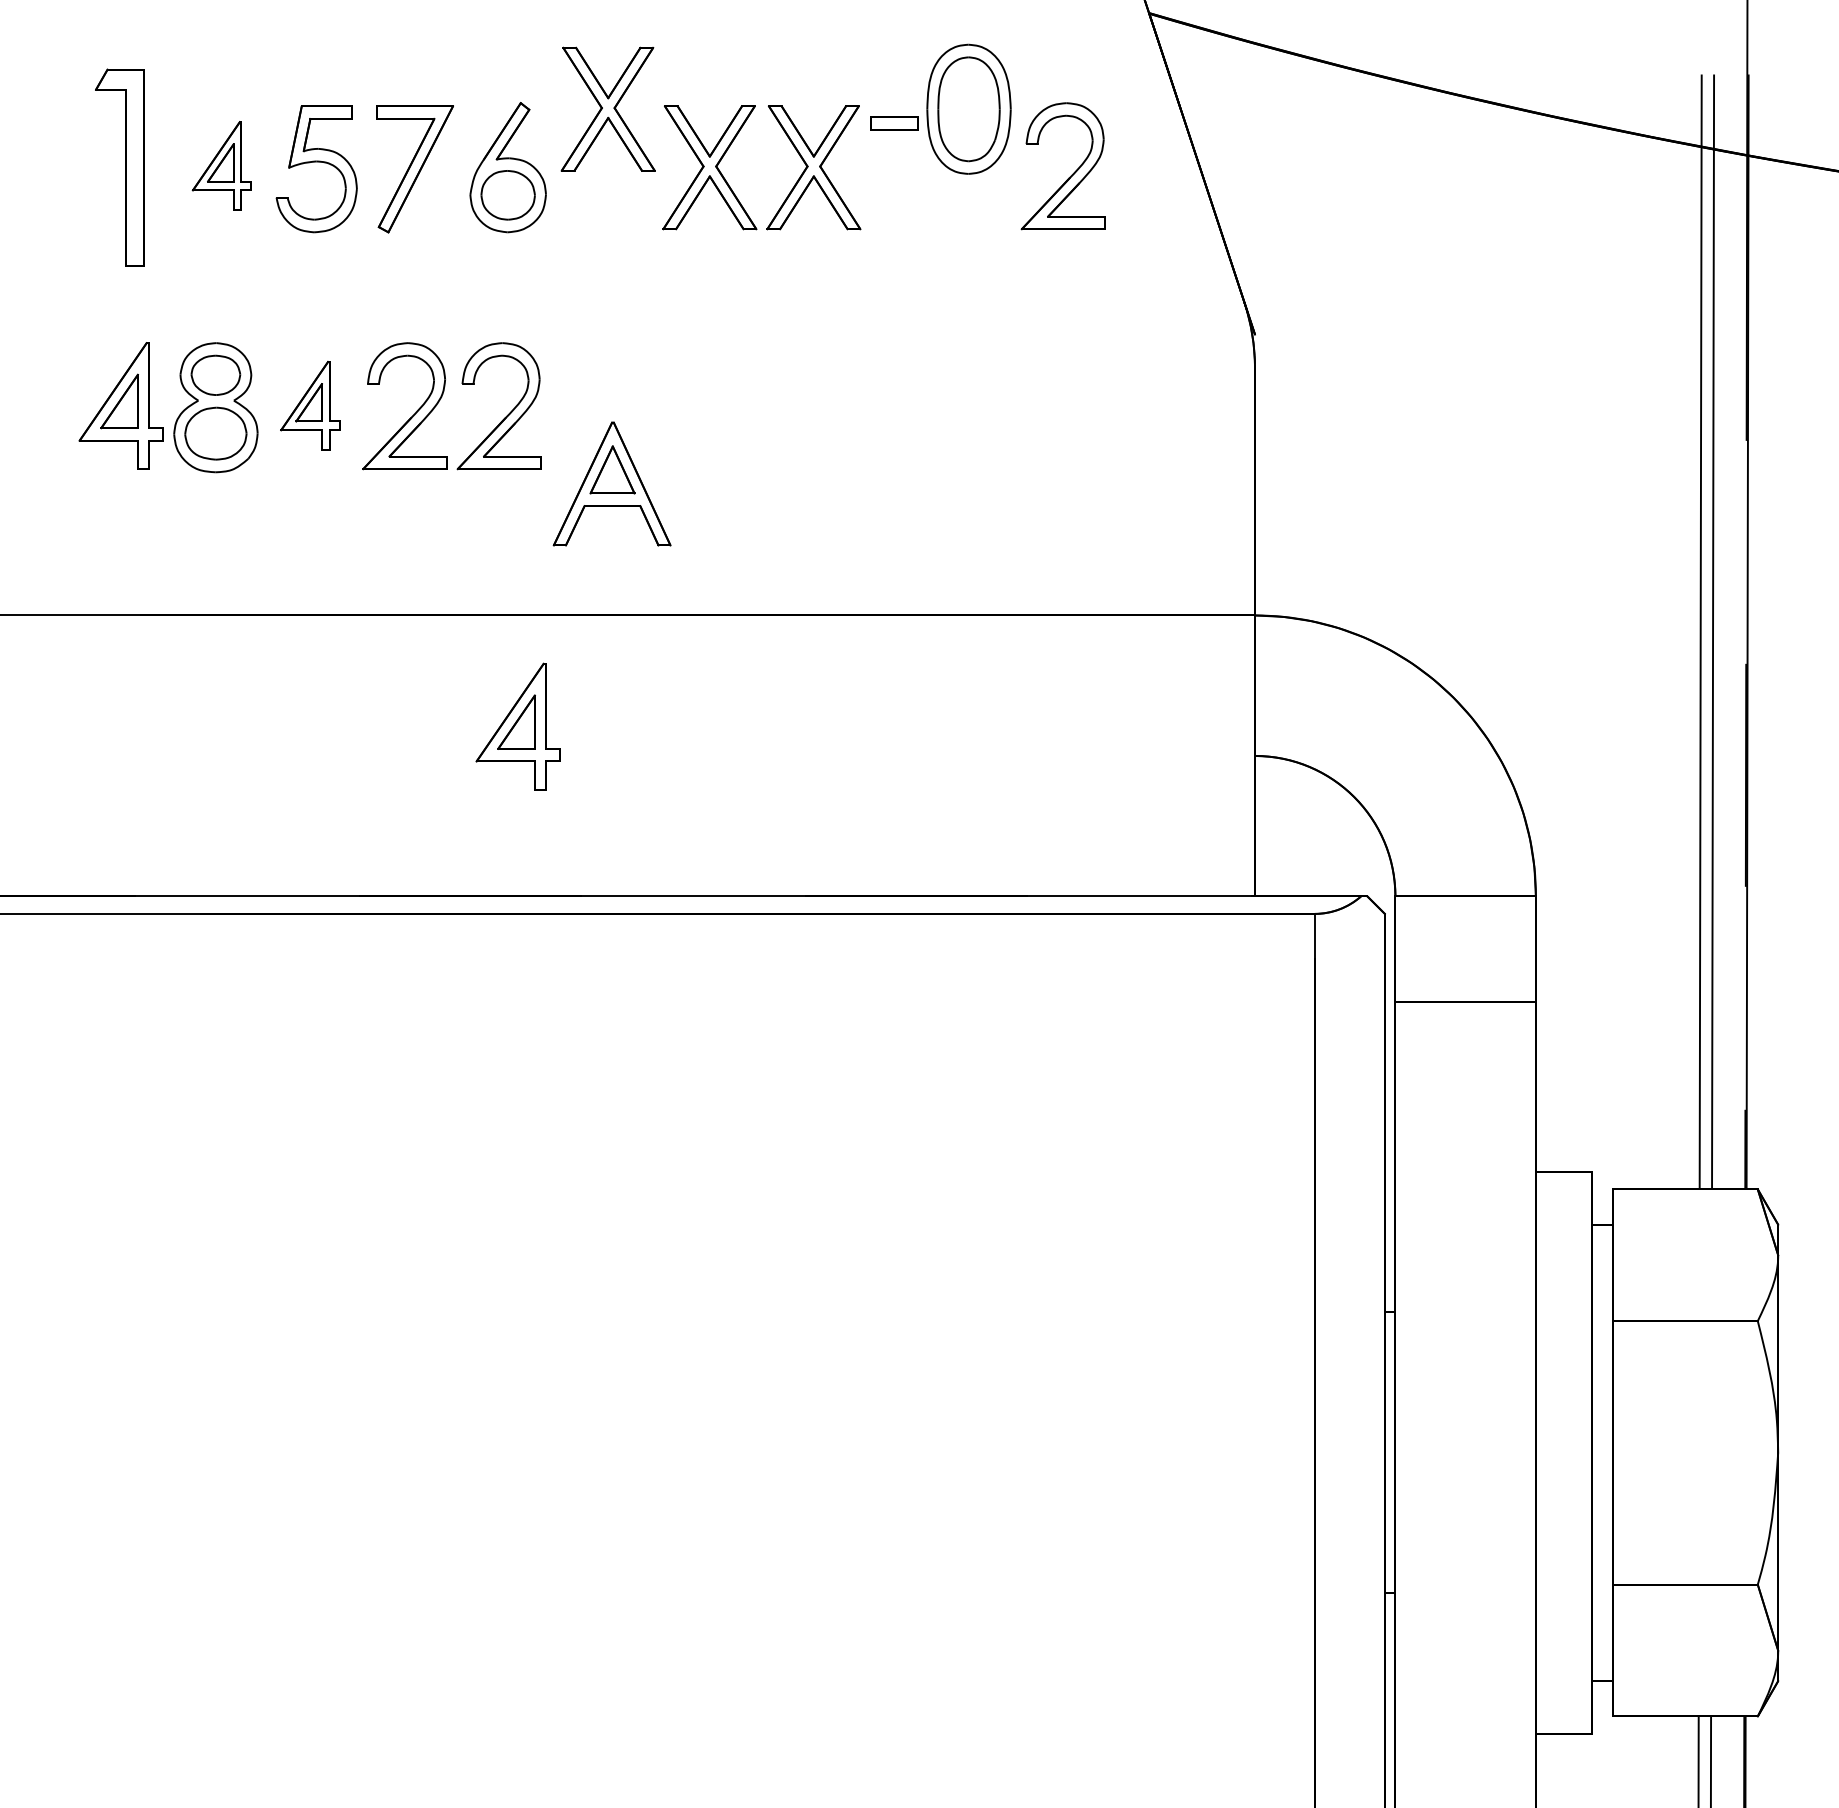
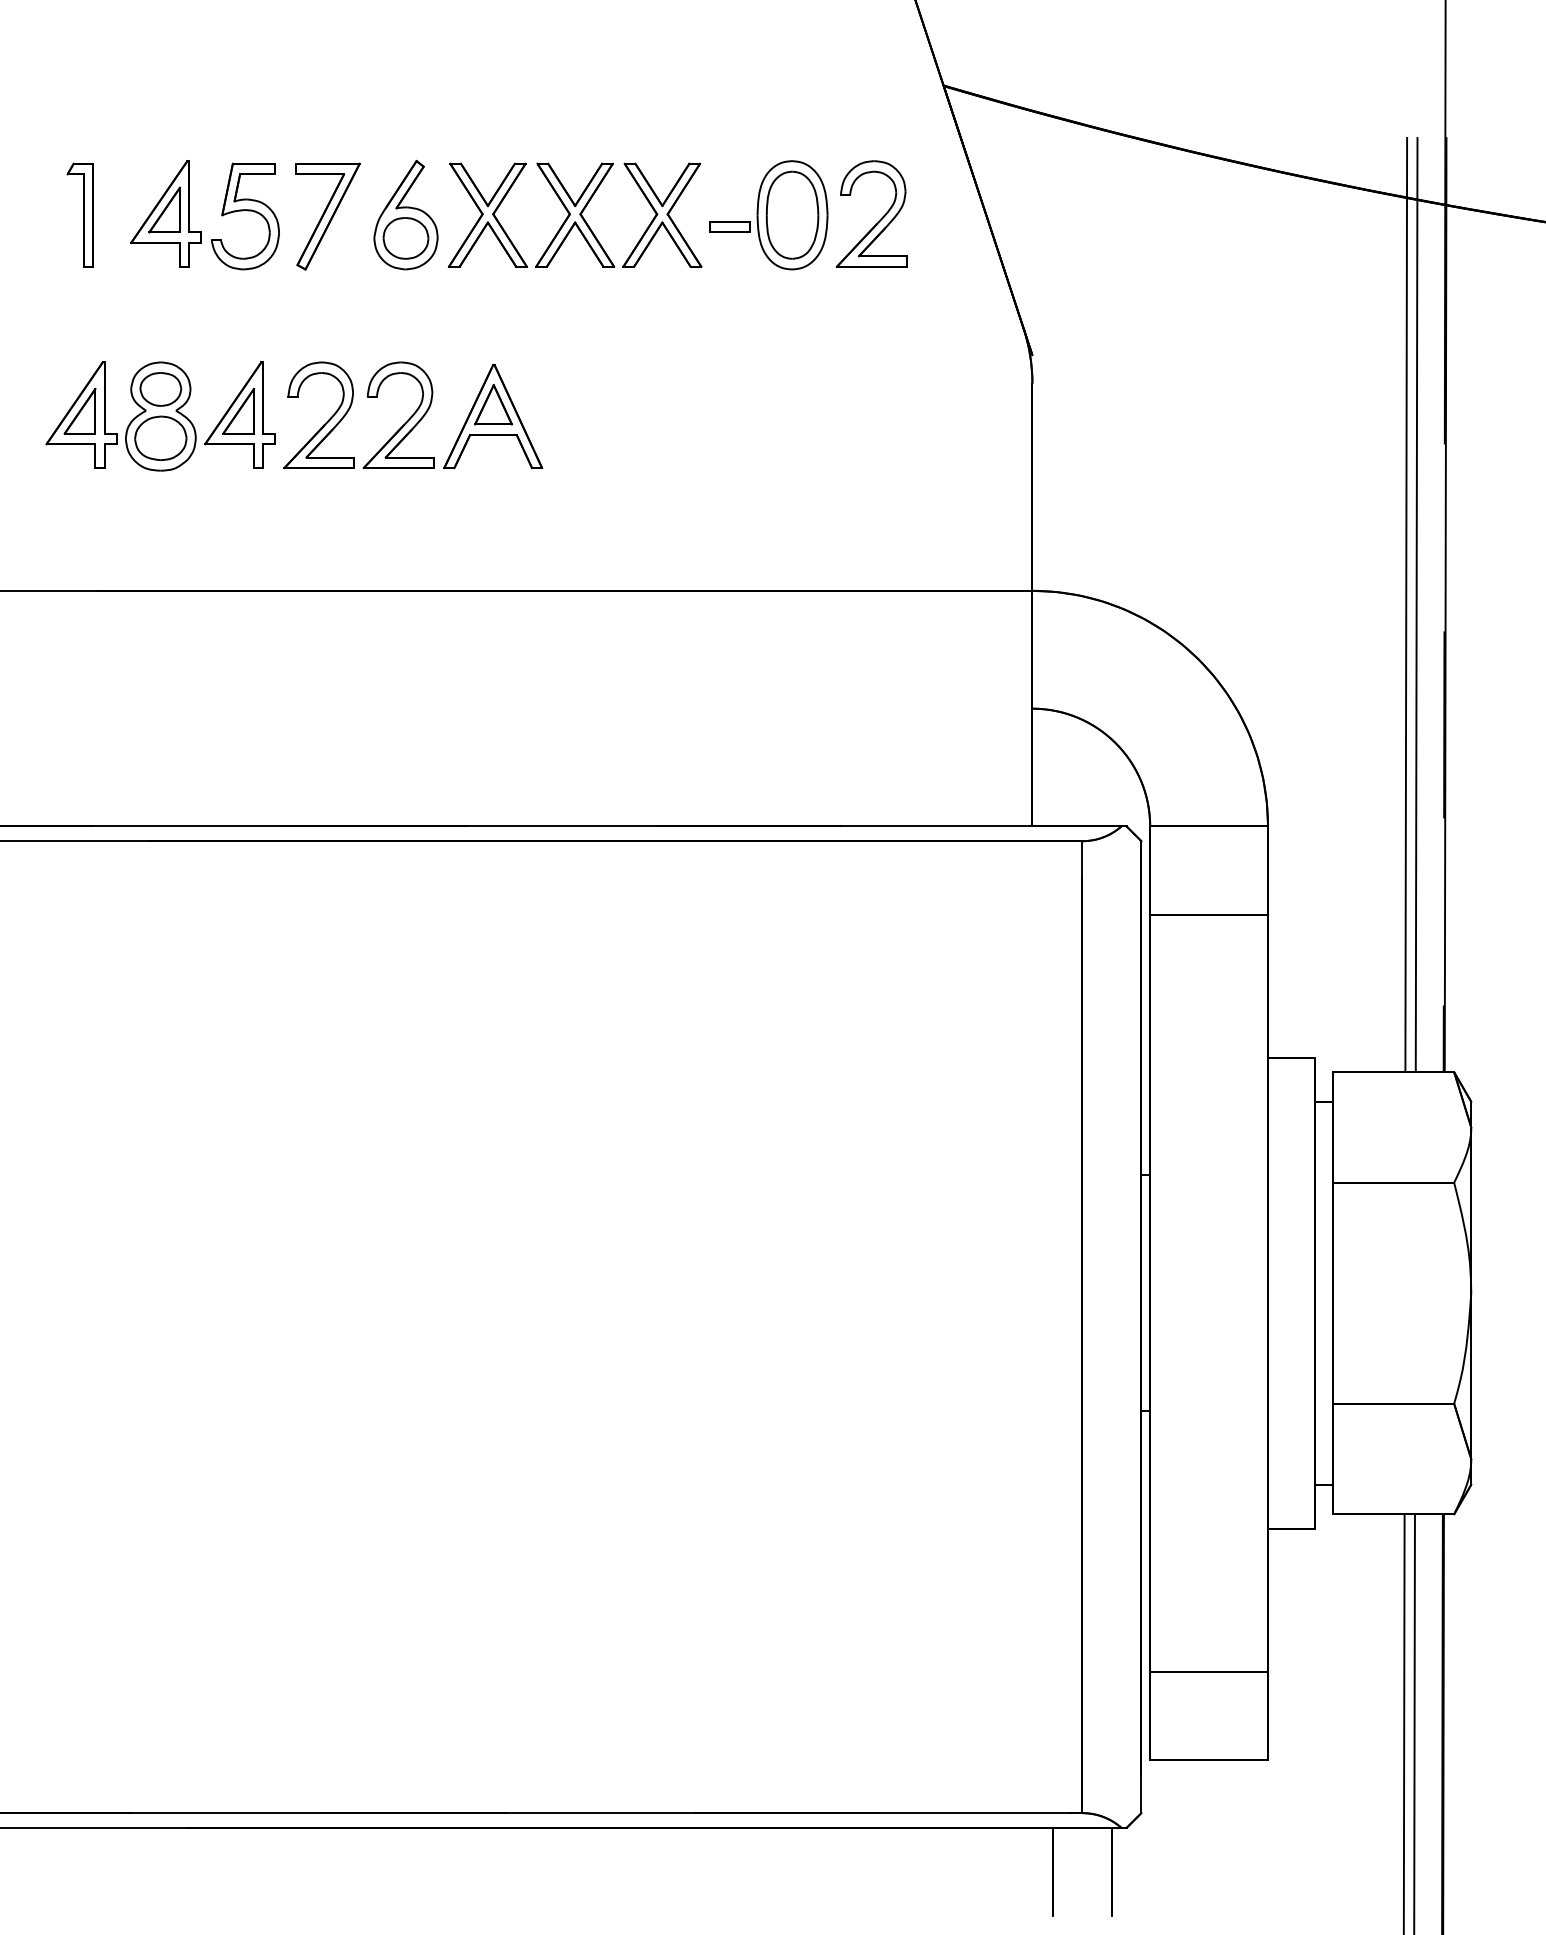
part: (607, 108) -> (487, 214), moved
part: (940, 109) -> (768, 215), moved
part: (221, 165) -> (165, 213), size x1.43
part: (118, 166) -> (79, 214), size x0.62
part: (309, 405) -> (239, 414), size x1.43
part: (612, 483) -> (493, 416), moved
part: (518, 725) -> (414, 683), removed

